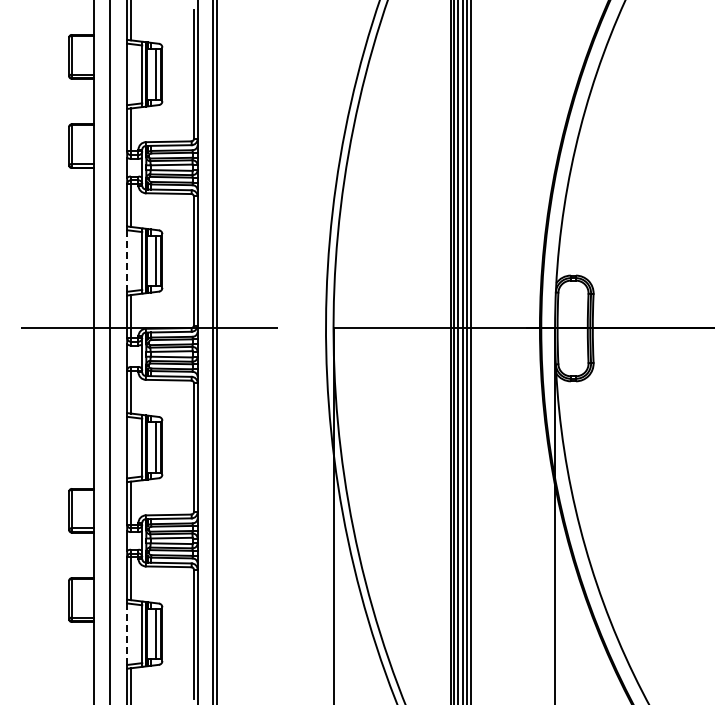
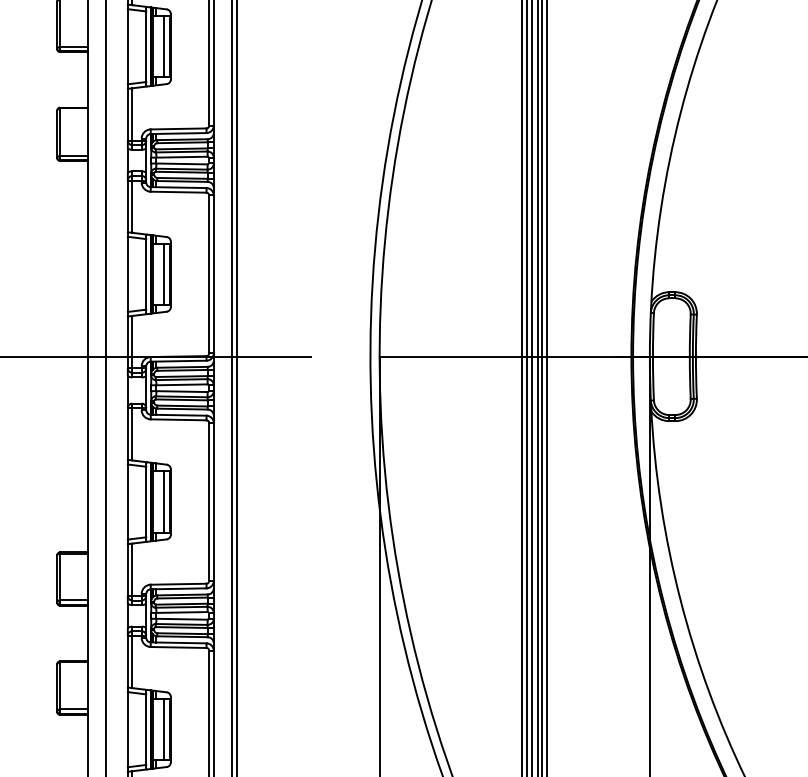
line: (127, 261) -> (128, 274), dashed -> solid
line: (127, 634) -> (128, 730), dashed -> solid

